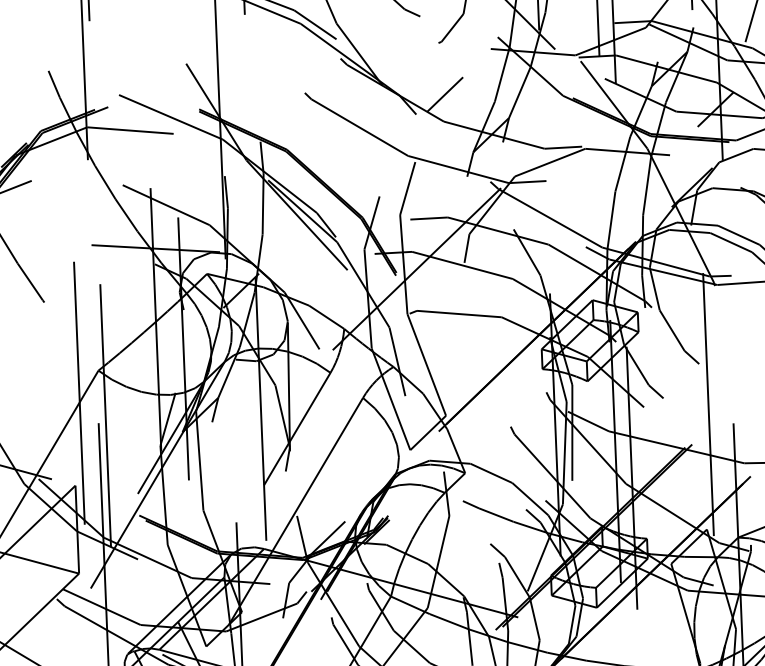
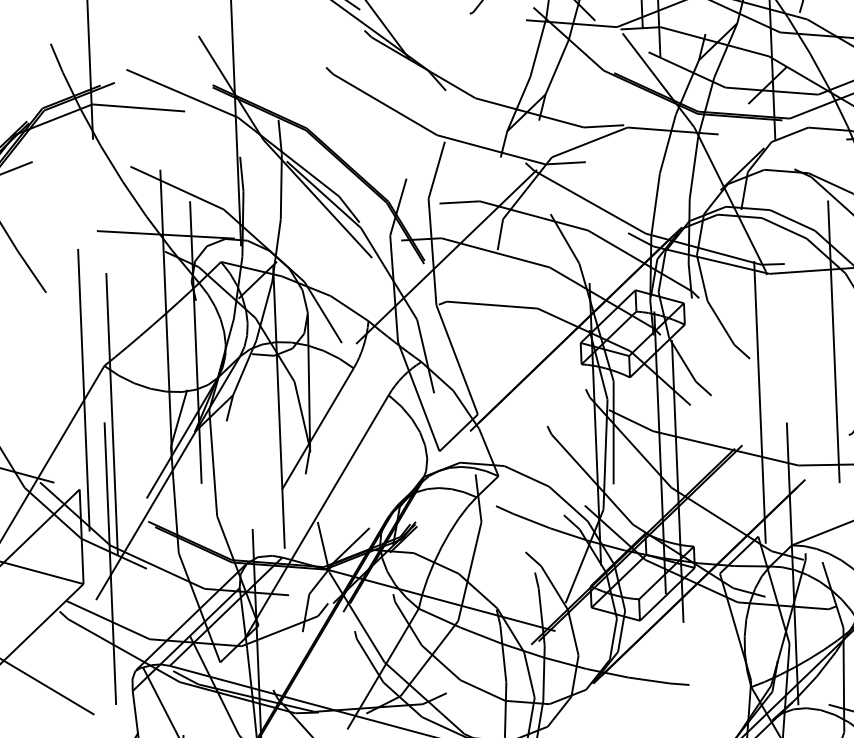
line: (444, 93) -> (476, 68), removed

